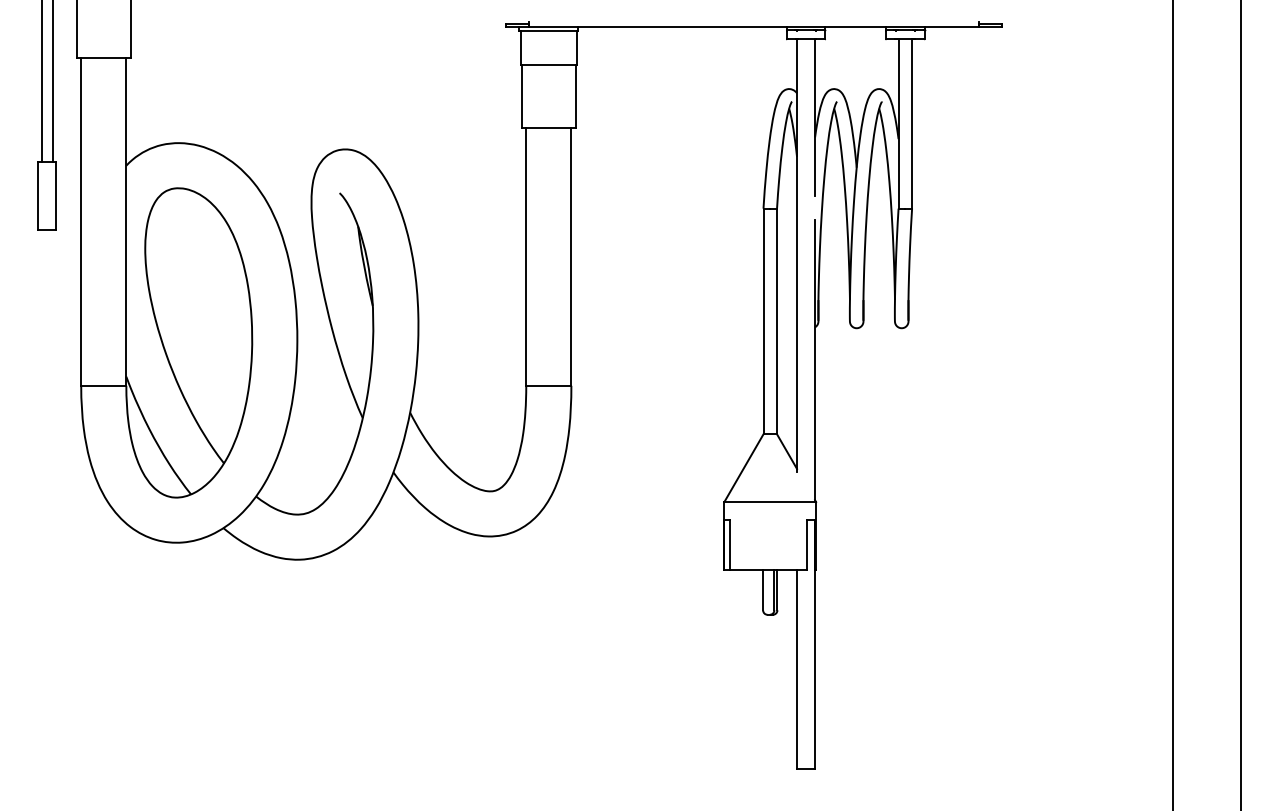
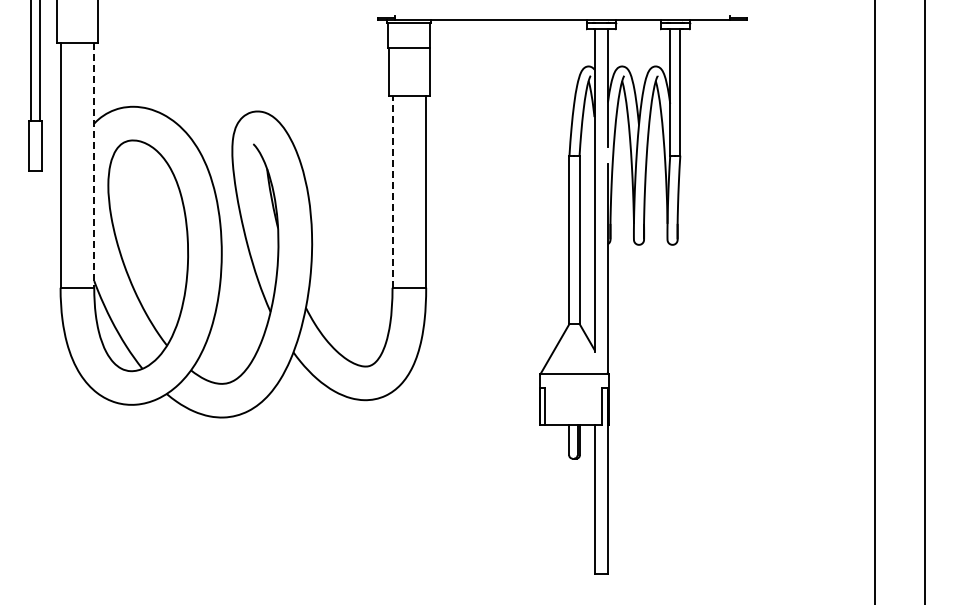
line: (126, 223) -> (94, 166), solid -> dashed
line: (526, 256) -> (392, 191), solid -> dashed

